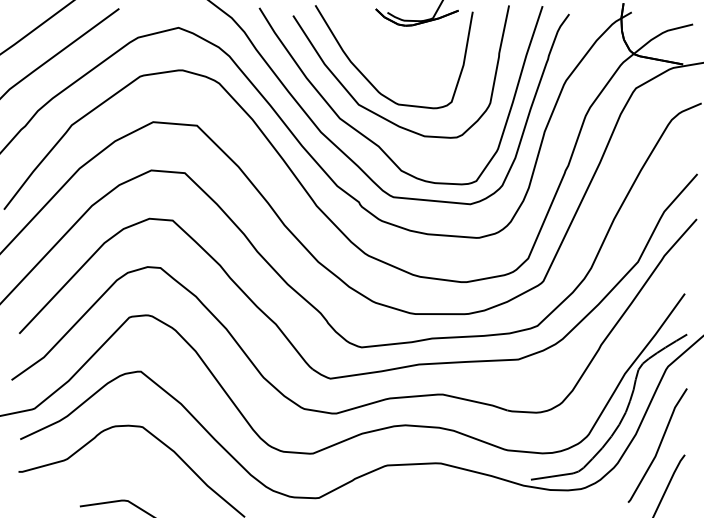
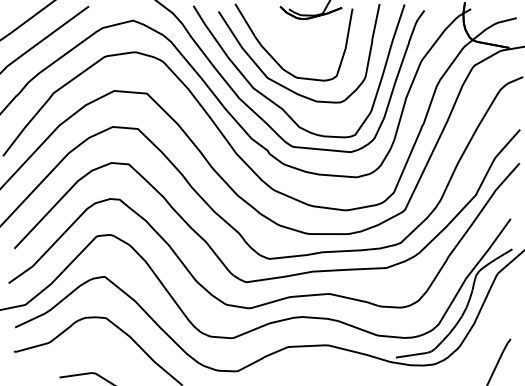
curve: (659, 444) -> (491, 331), removed

